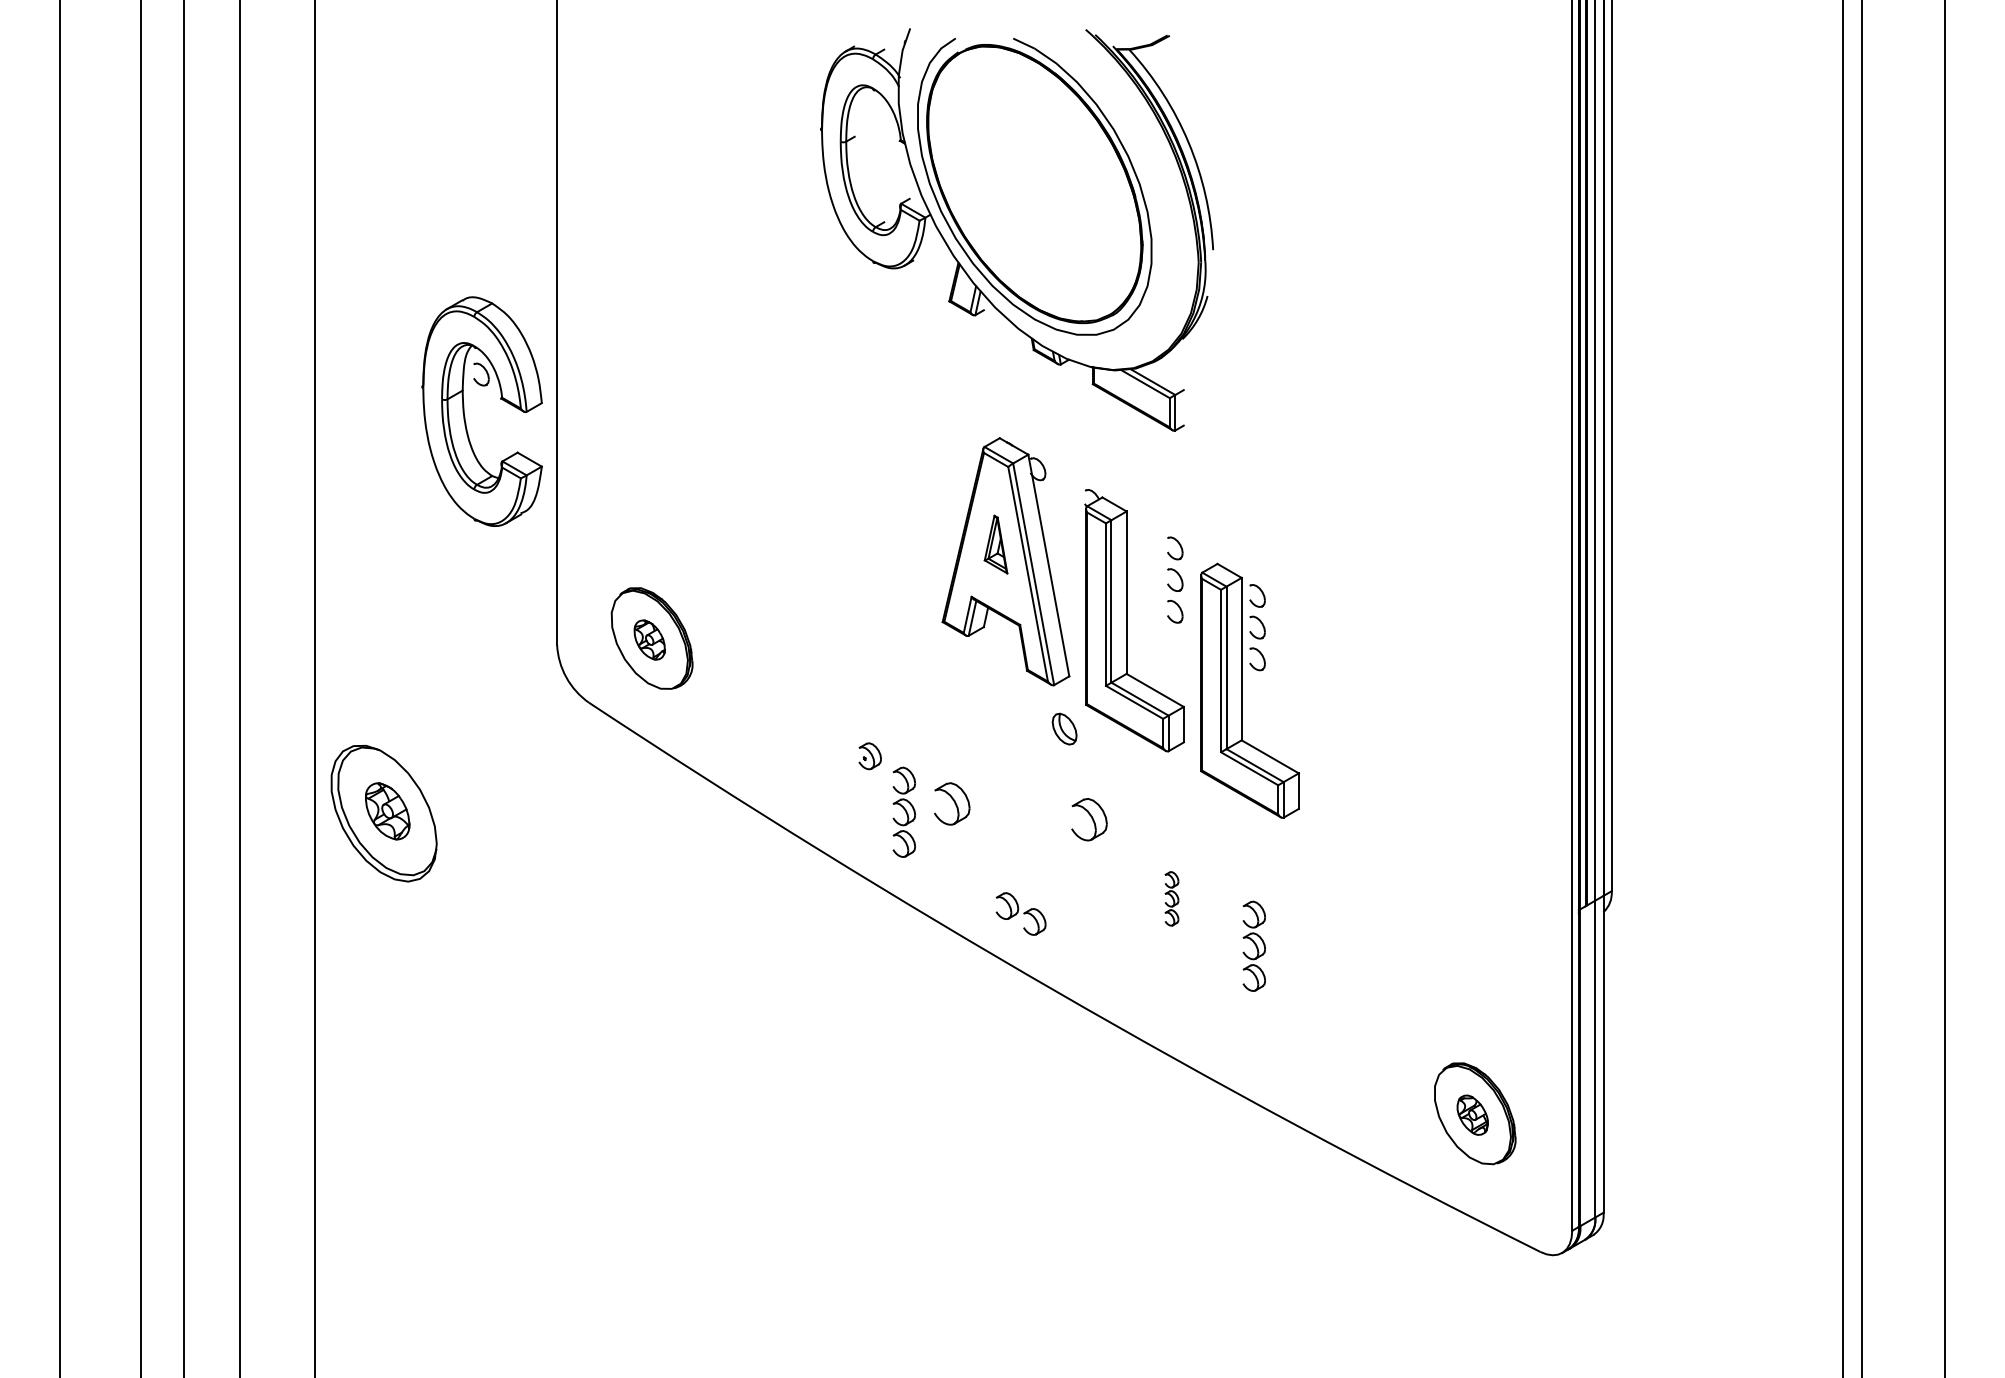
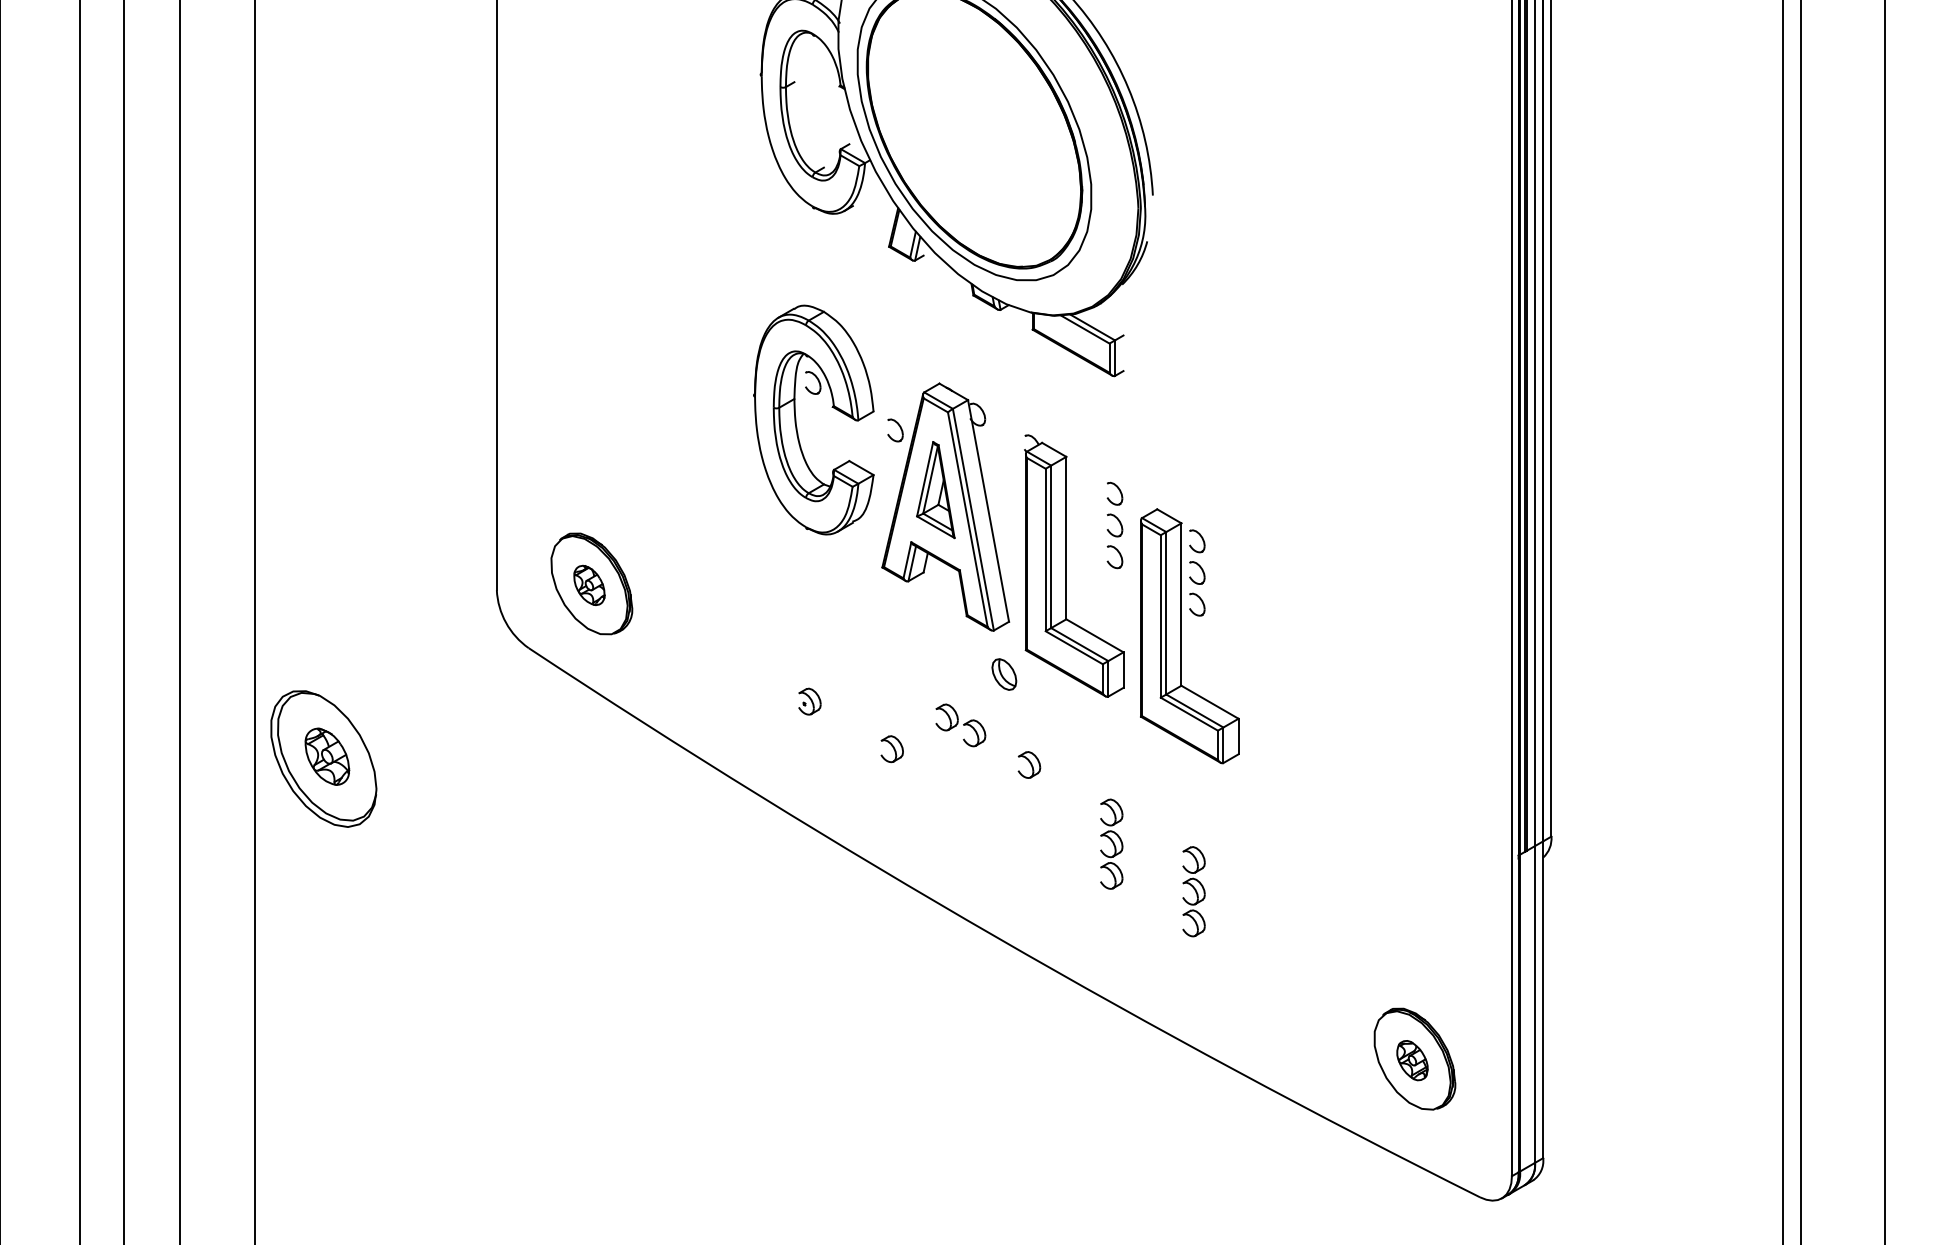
part: (465, 416) -> (797, 424), moved
part: (955, 484) -> (895, 429), added
part: (995, 544) -> (935, 489), size x1.67
part: (952, 803) -> (892, 748), size x0.62
part: (903, 811) -> (843, 756), removed
part: (1089, 819) -> (1029, 764), size x0.62
part: (1171, 898) -> (1111, 843), size x1.67
part: (1020, 913) -> (960, 724), moved

